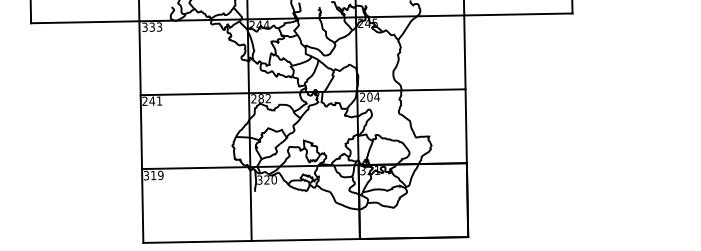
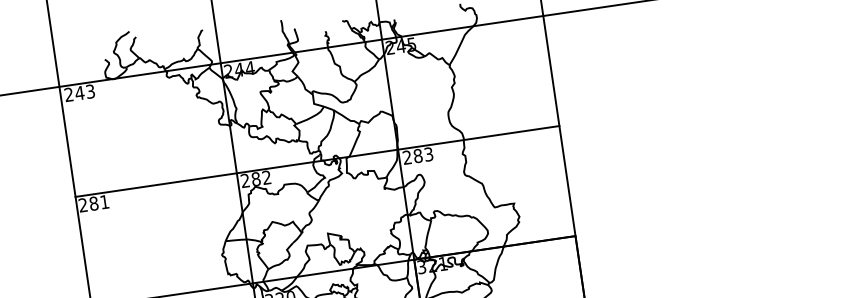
text: (148, 26) -> (74, 92), 333 -> 243
text: (373, 96) -> (423, 154), 204 -> 283
text: (151, 100) -> (92, 202), 241 -> 281

